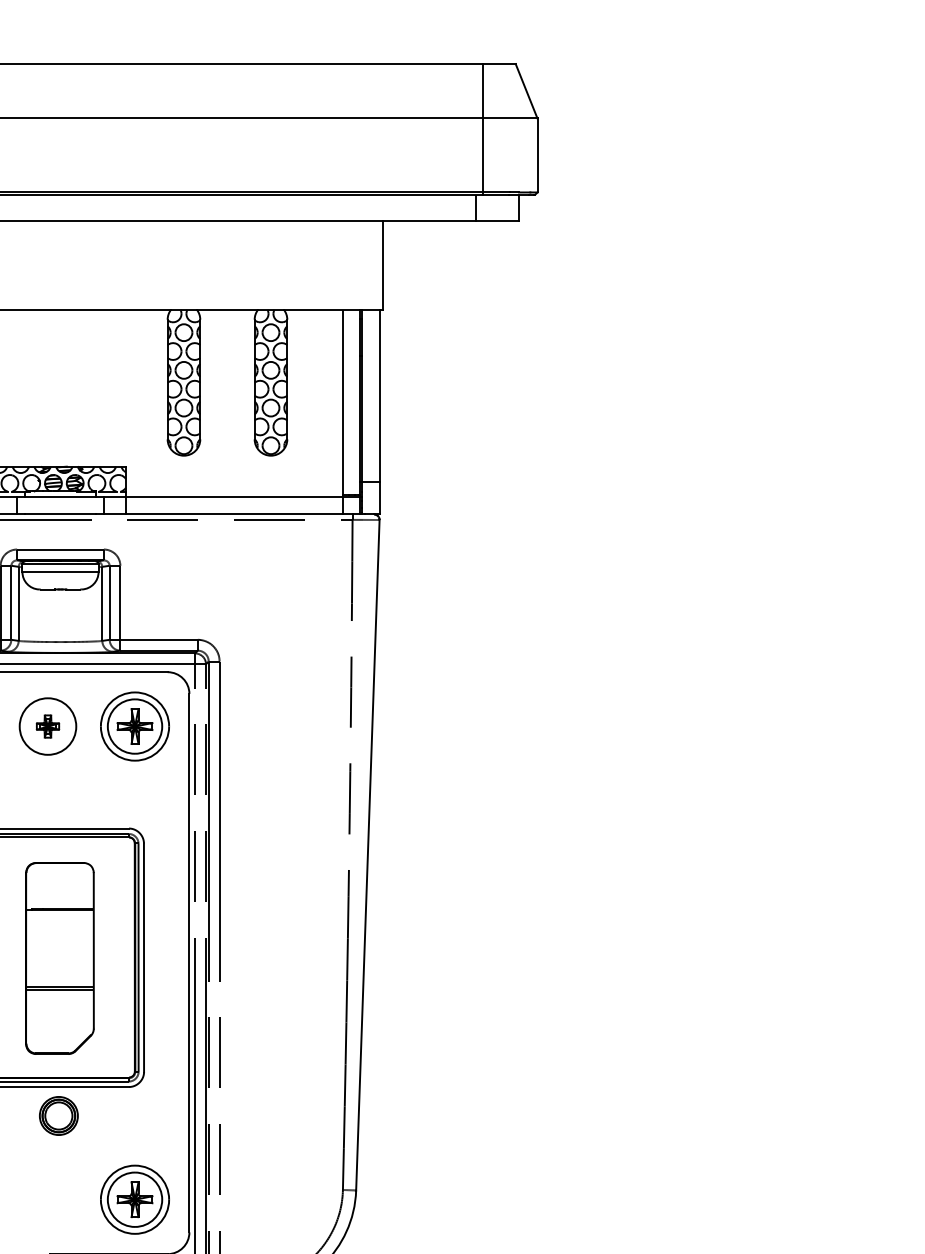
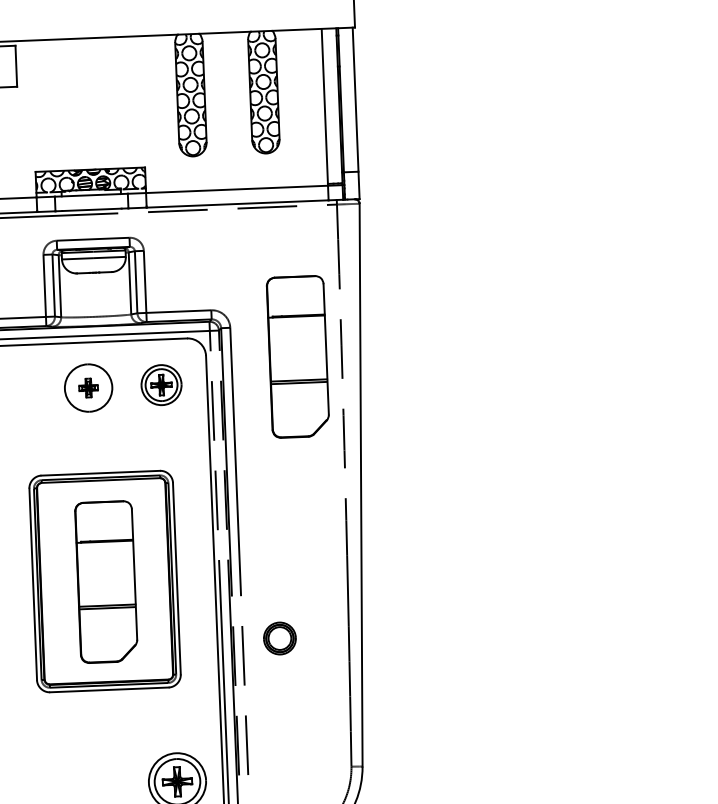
part: (298, 699) -> (297, 356), added
part: (134, 726) -> (161, 385), size x0.7
part: (58, 1115) -> (279, 638), moved

